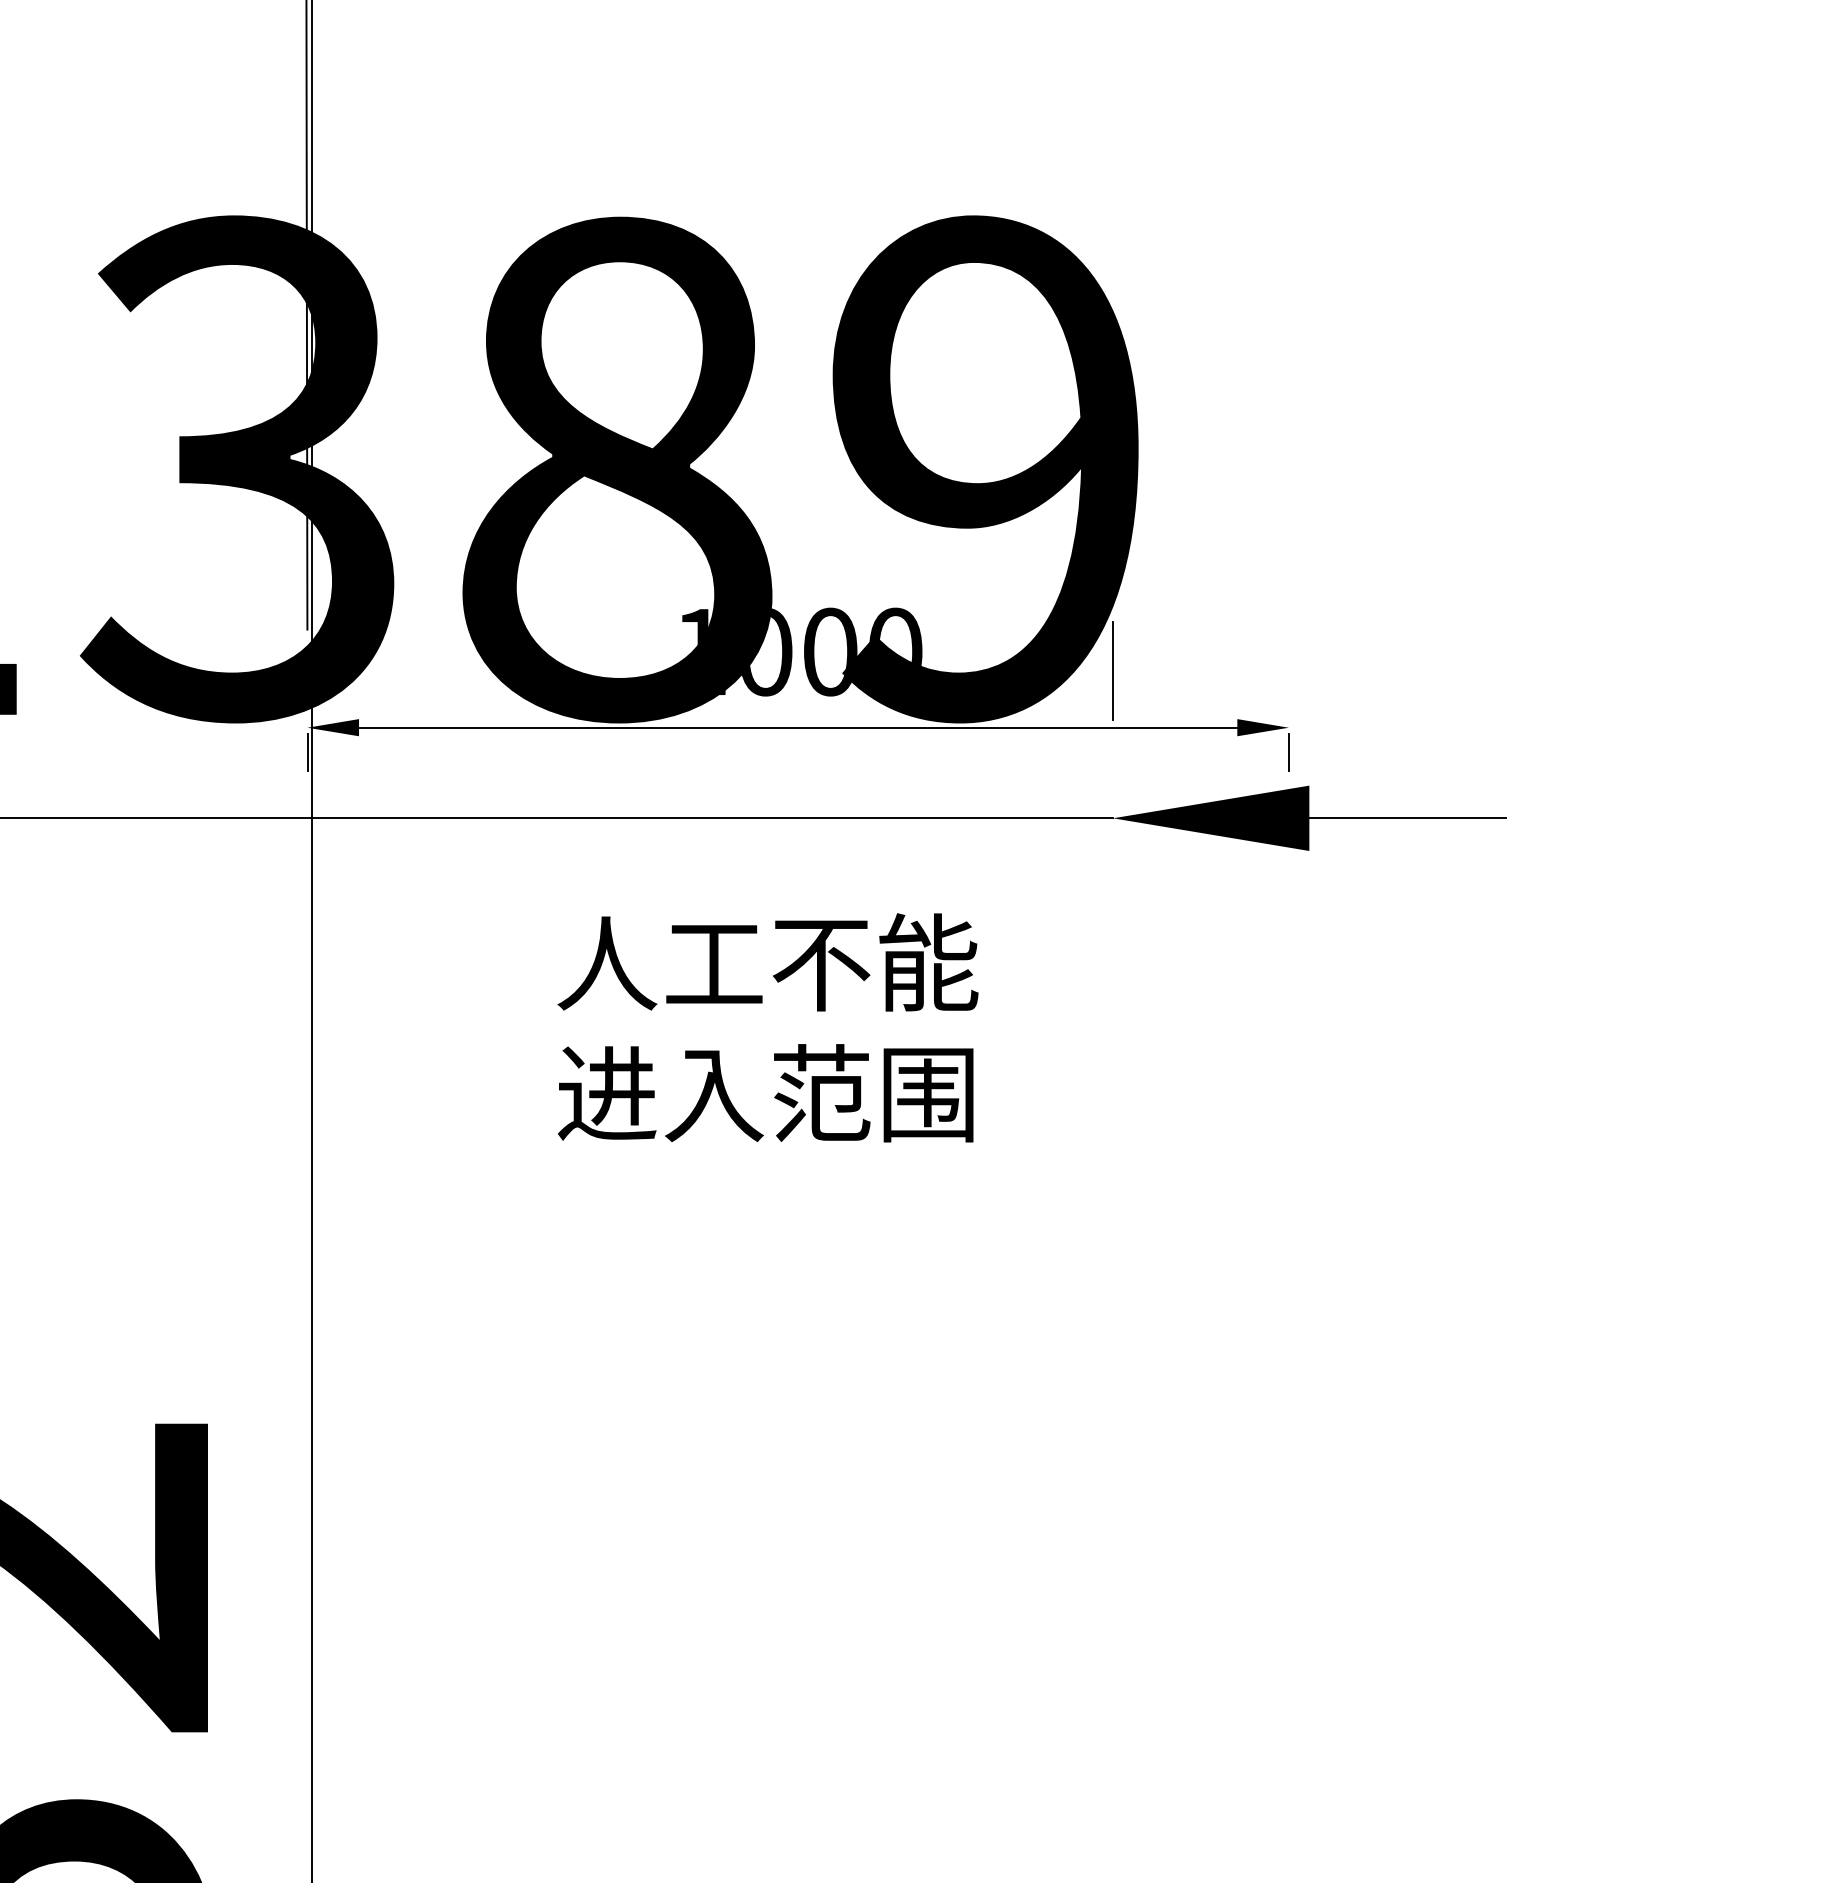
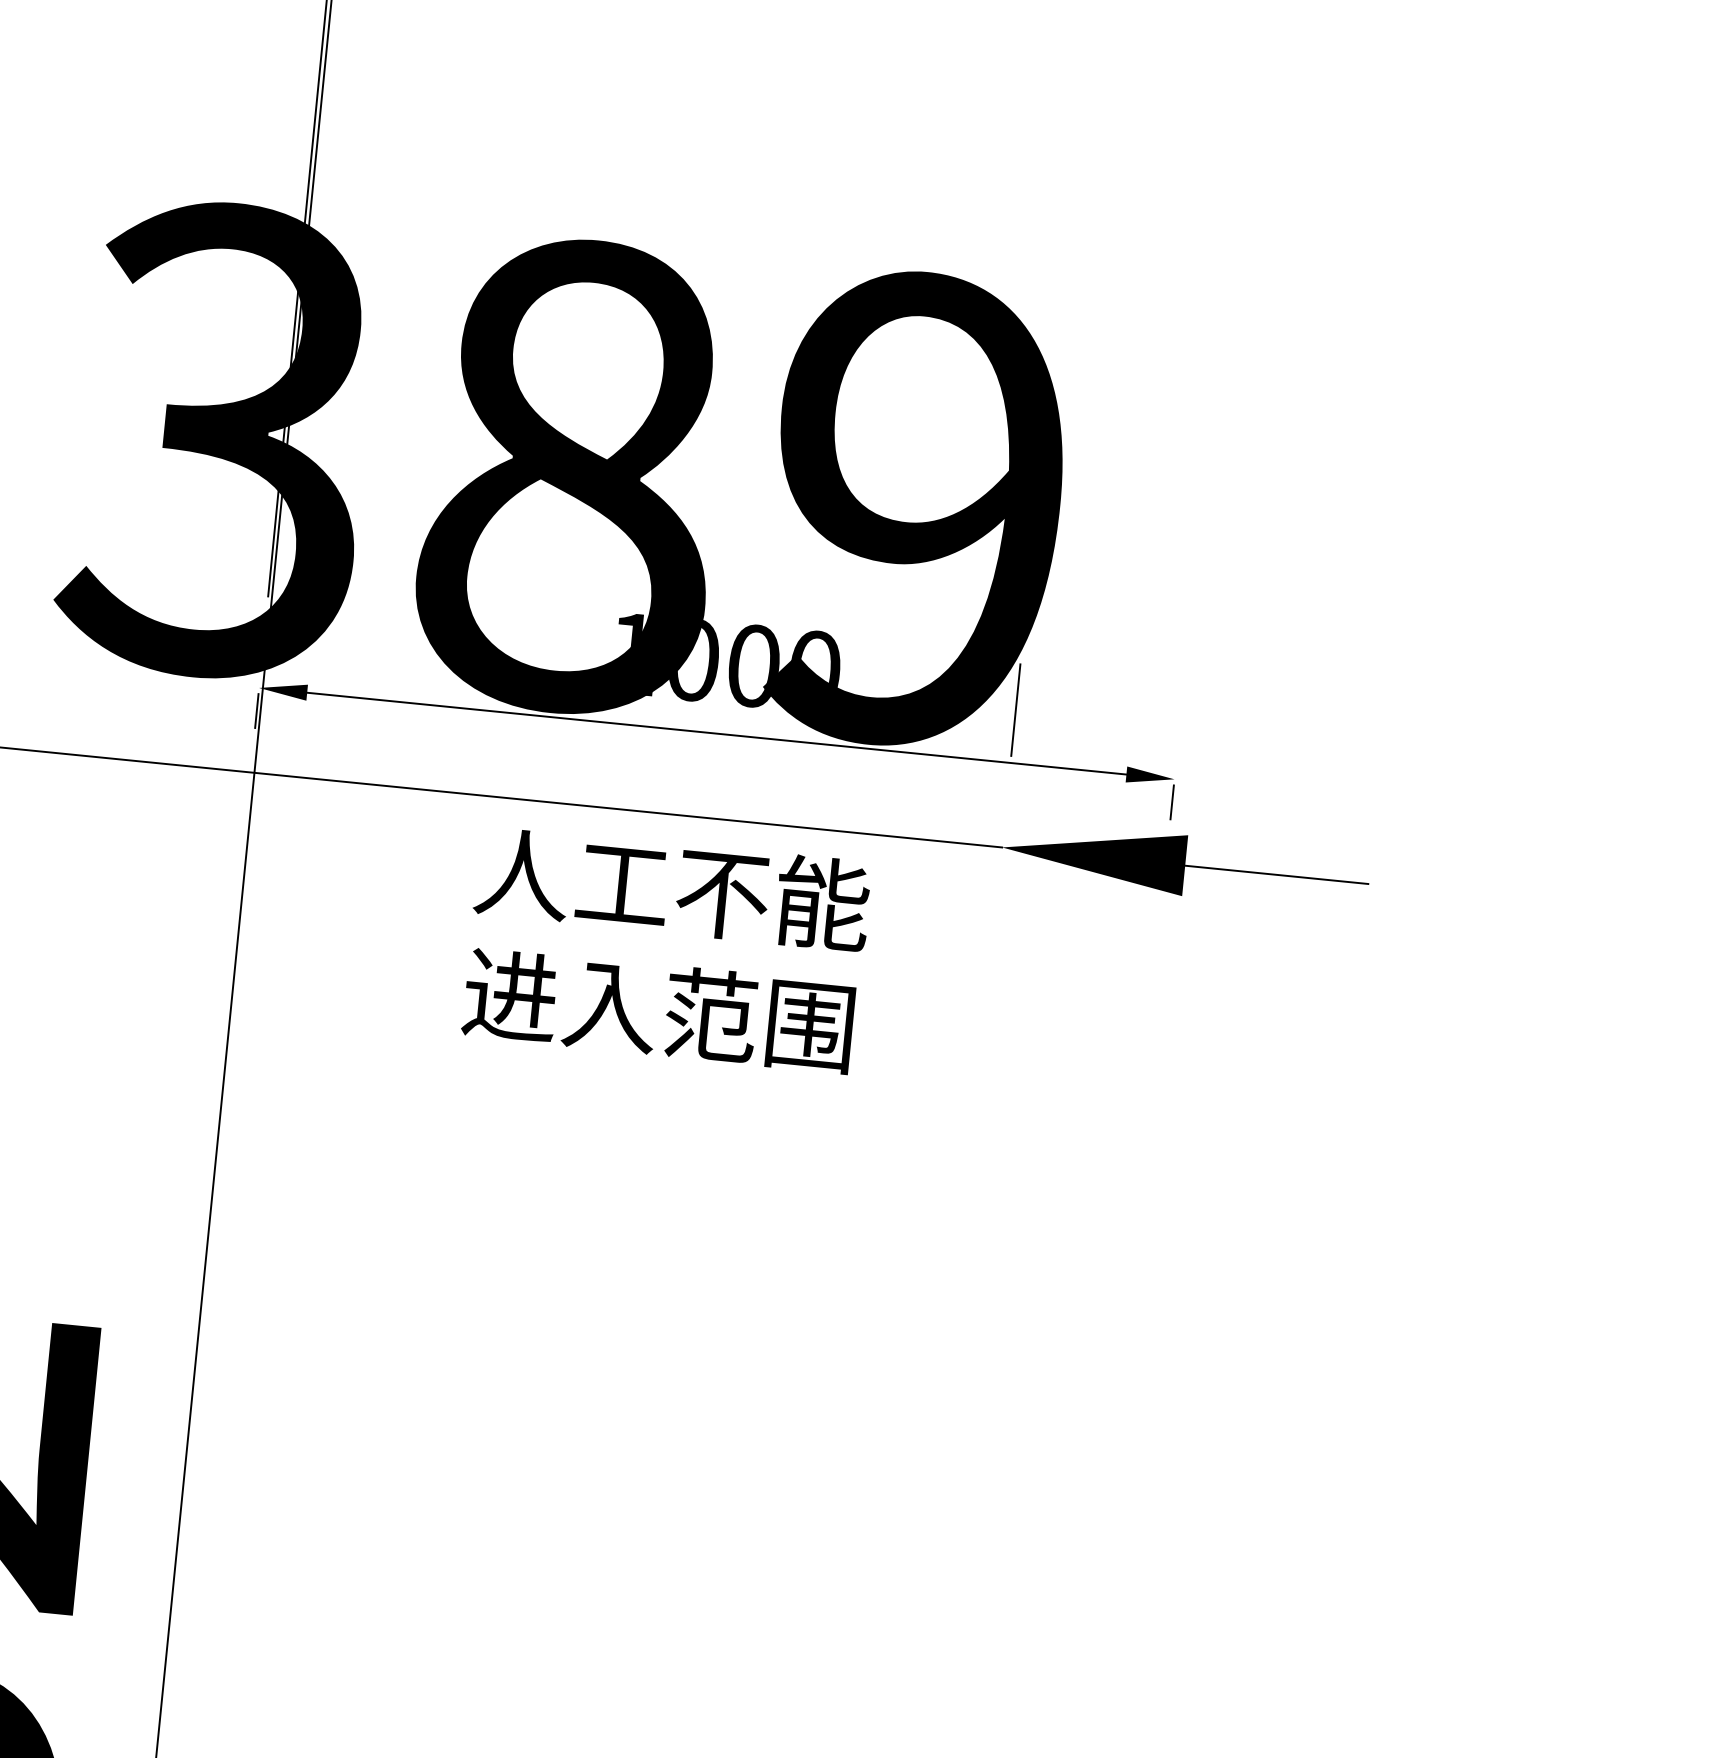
text: (767, 1027) -> (666, 948), moved

